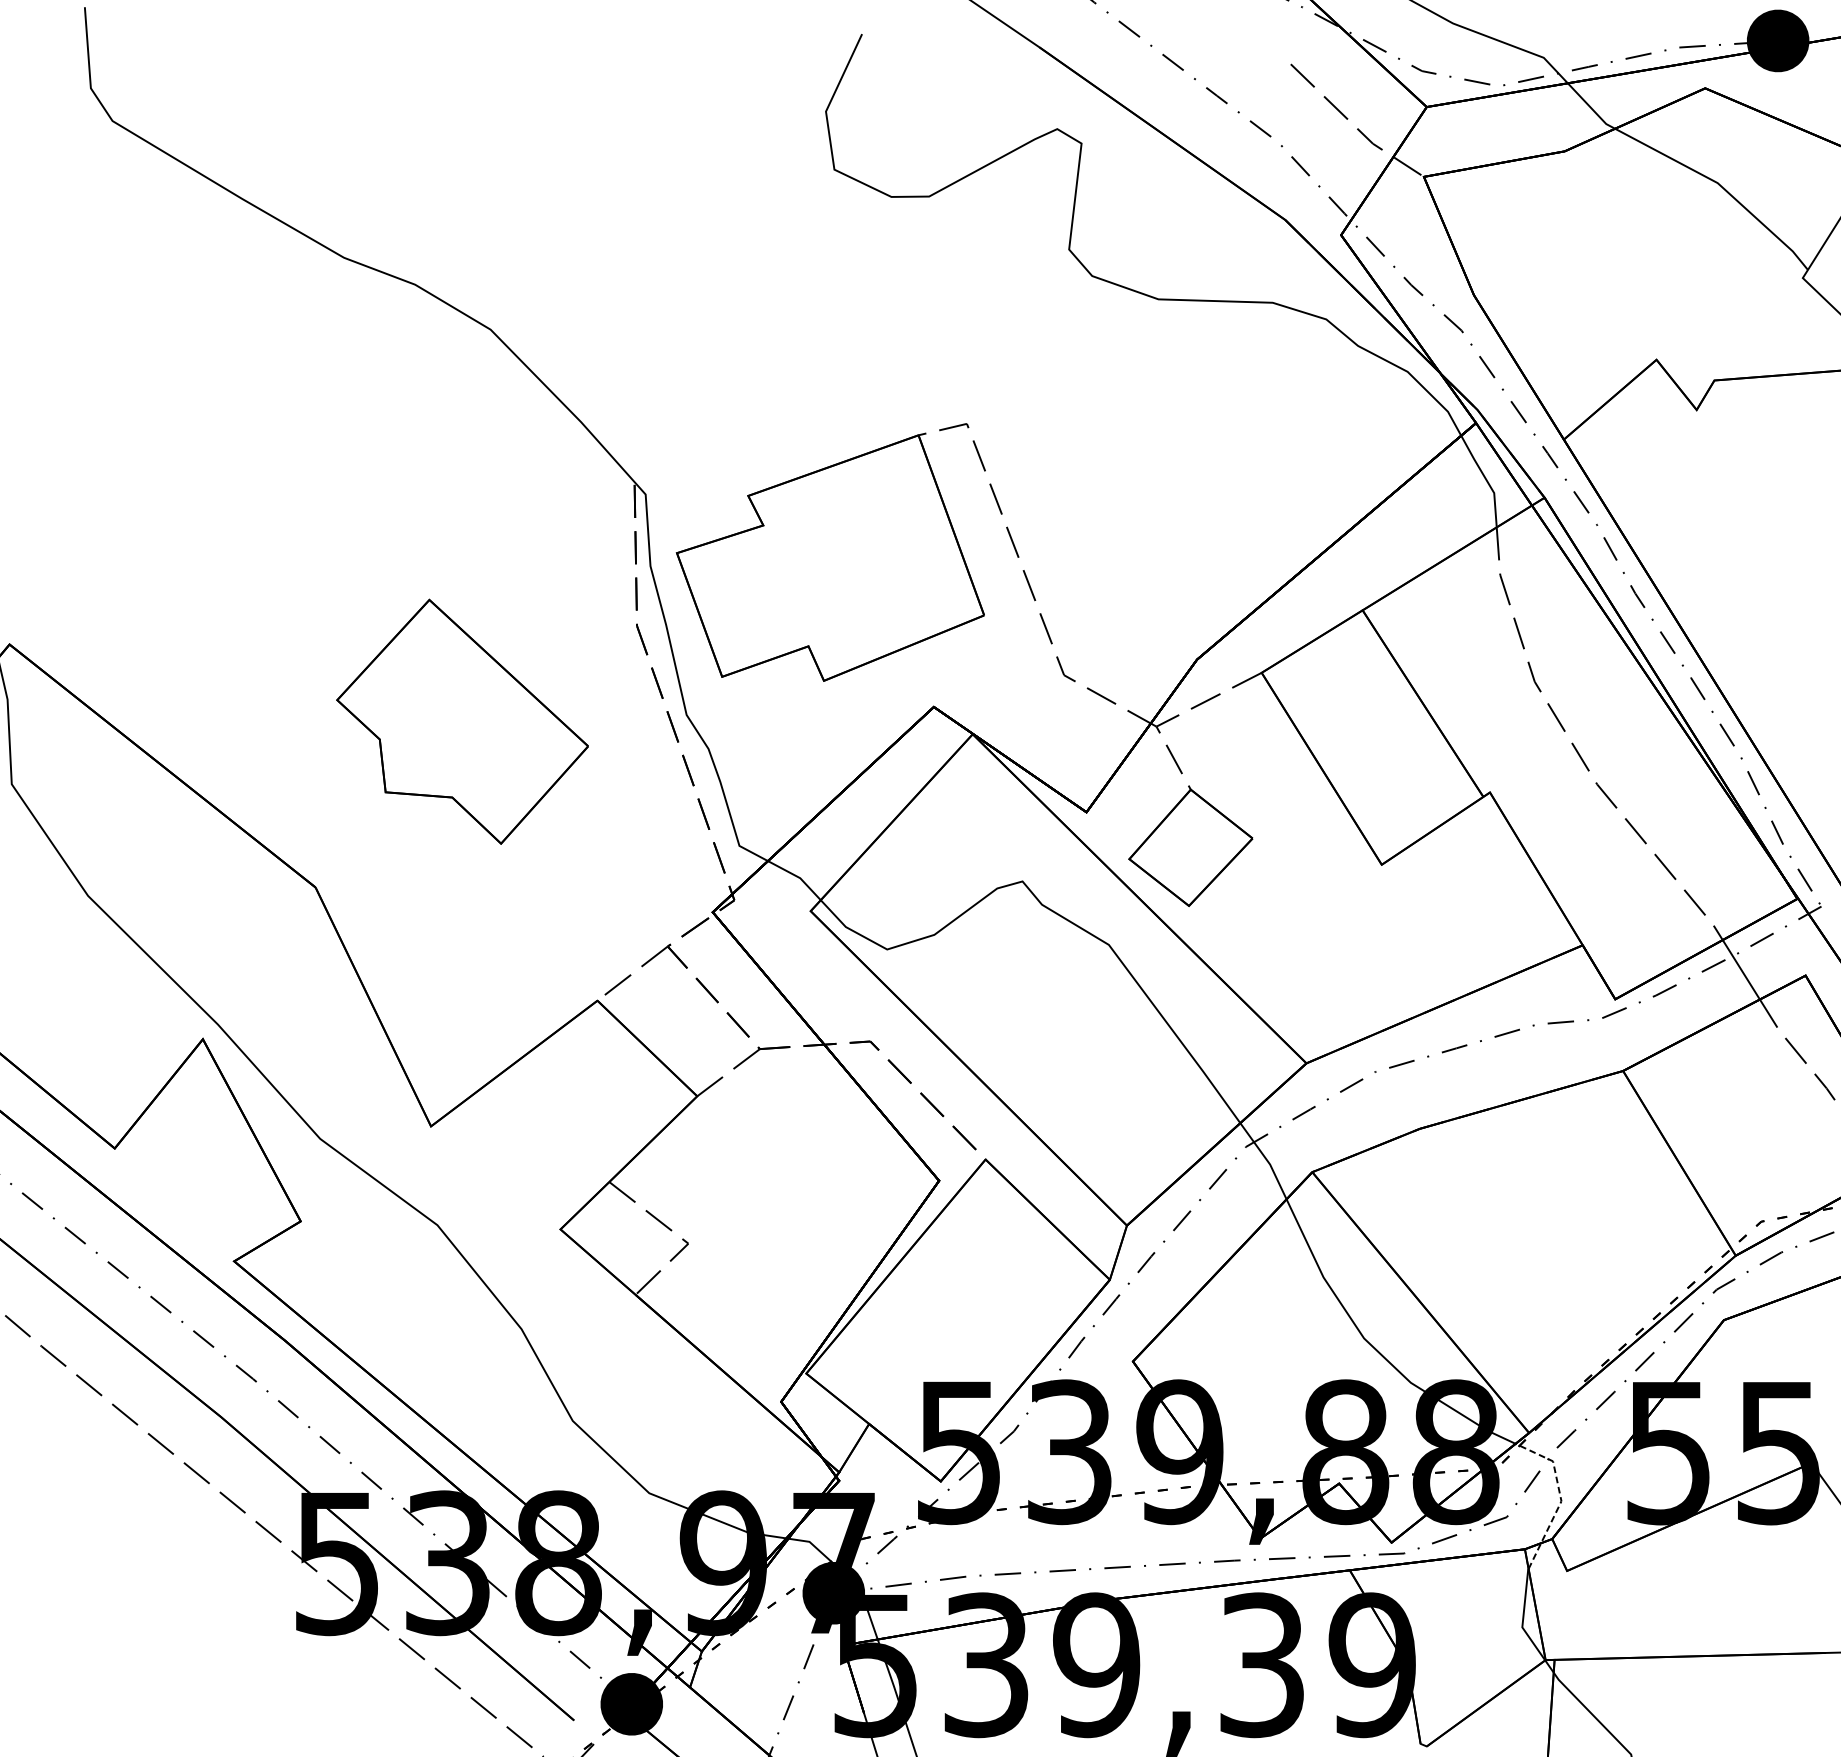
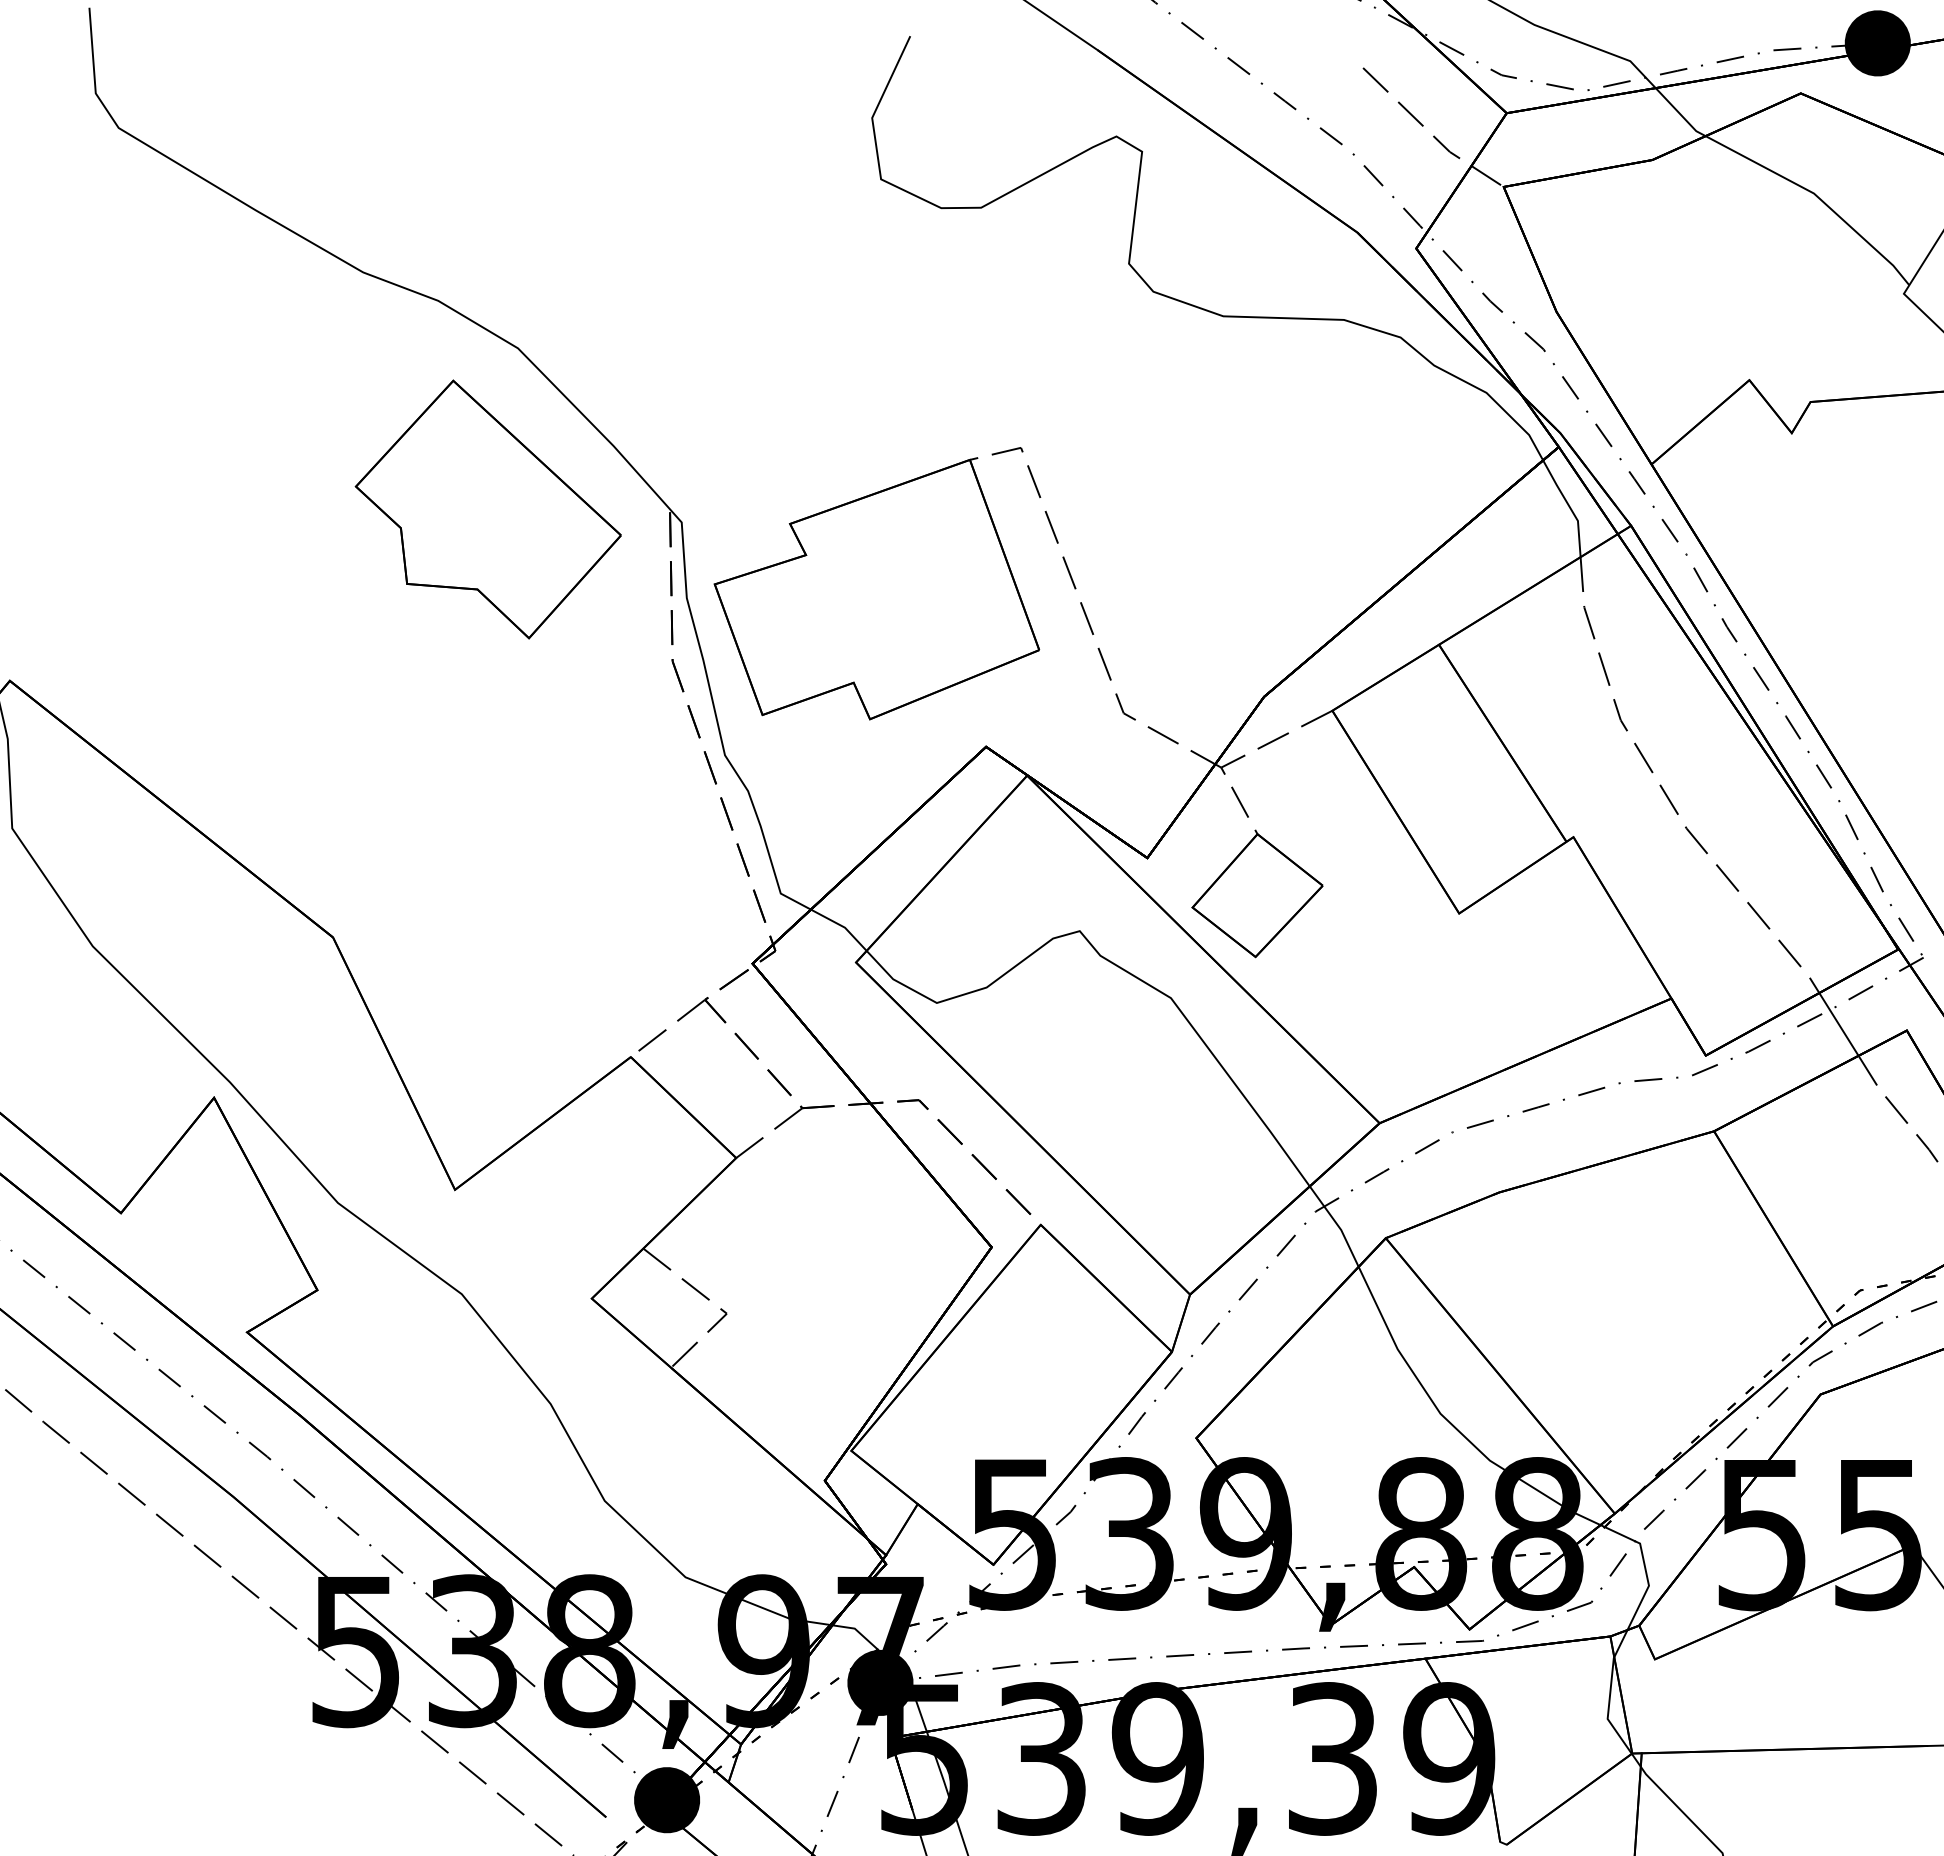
part: (461, 721) -> (487, 509), moved
line: (1561, 1497) -> (1648, 1581), dashed -> solid

